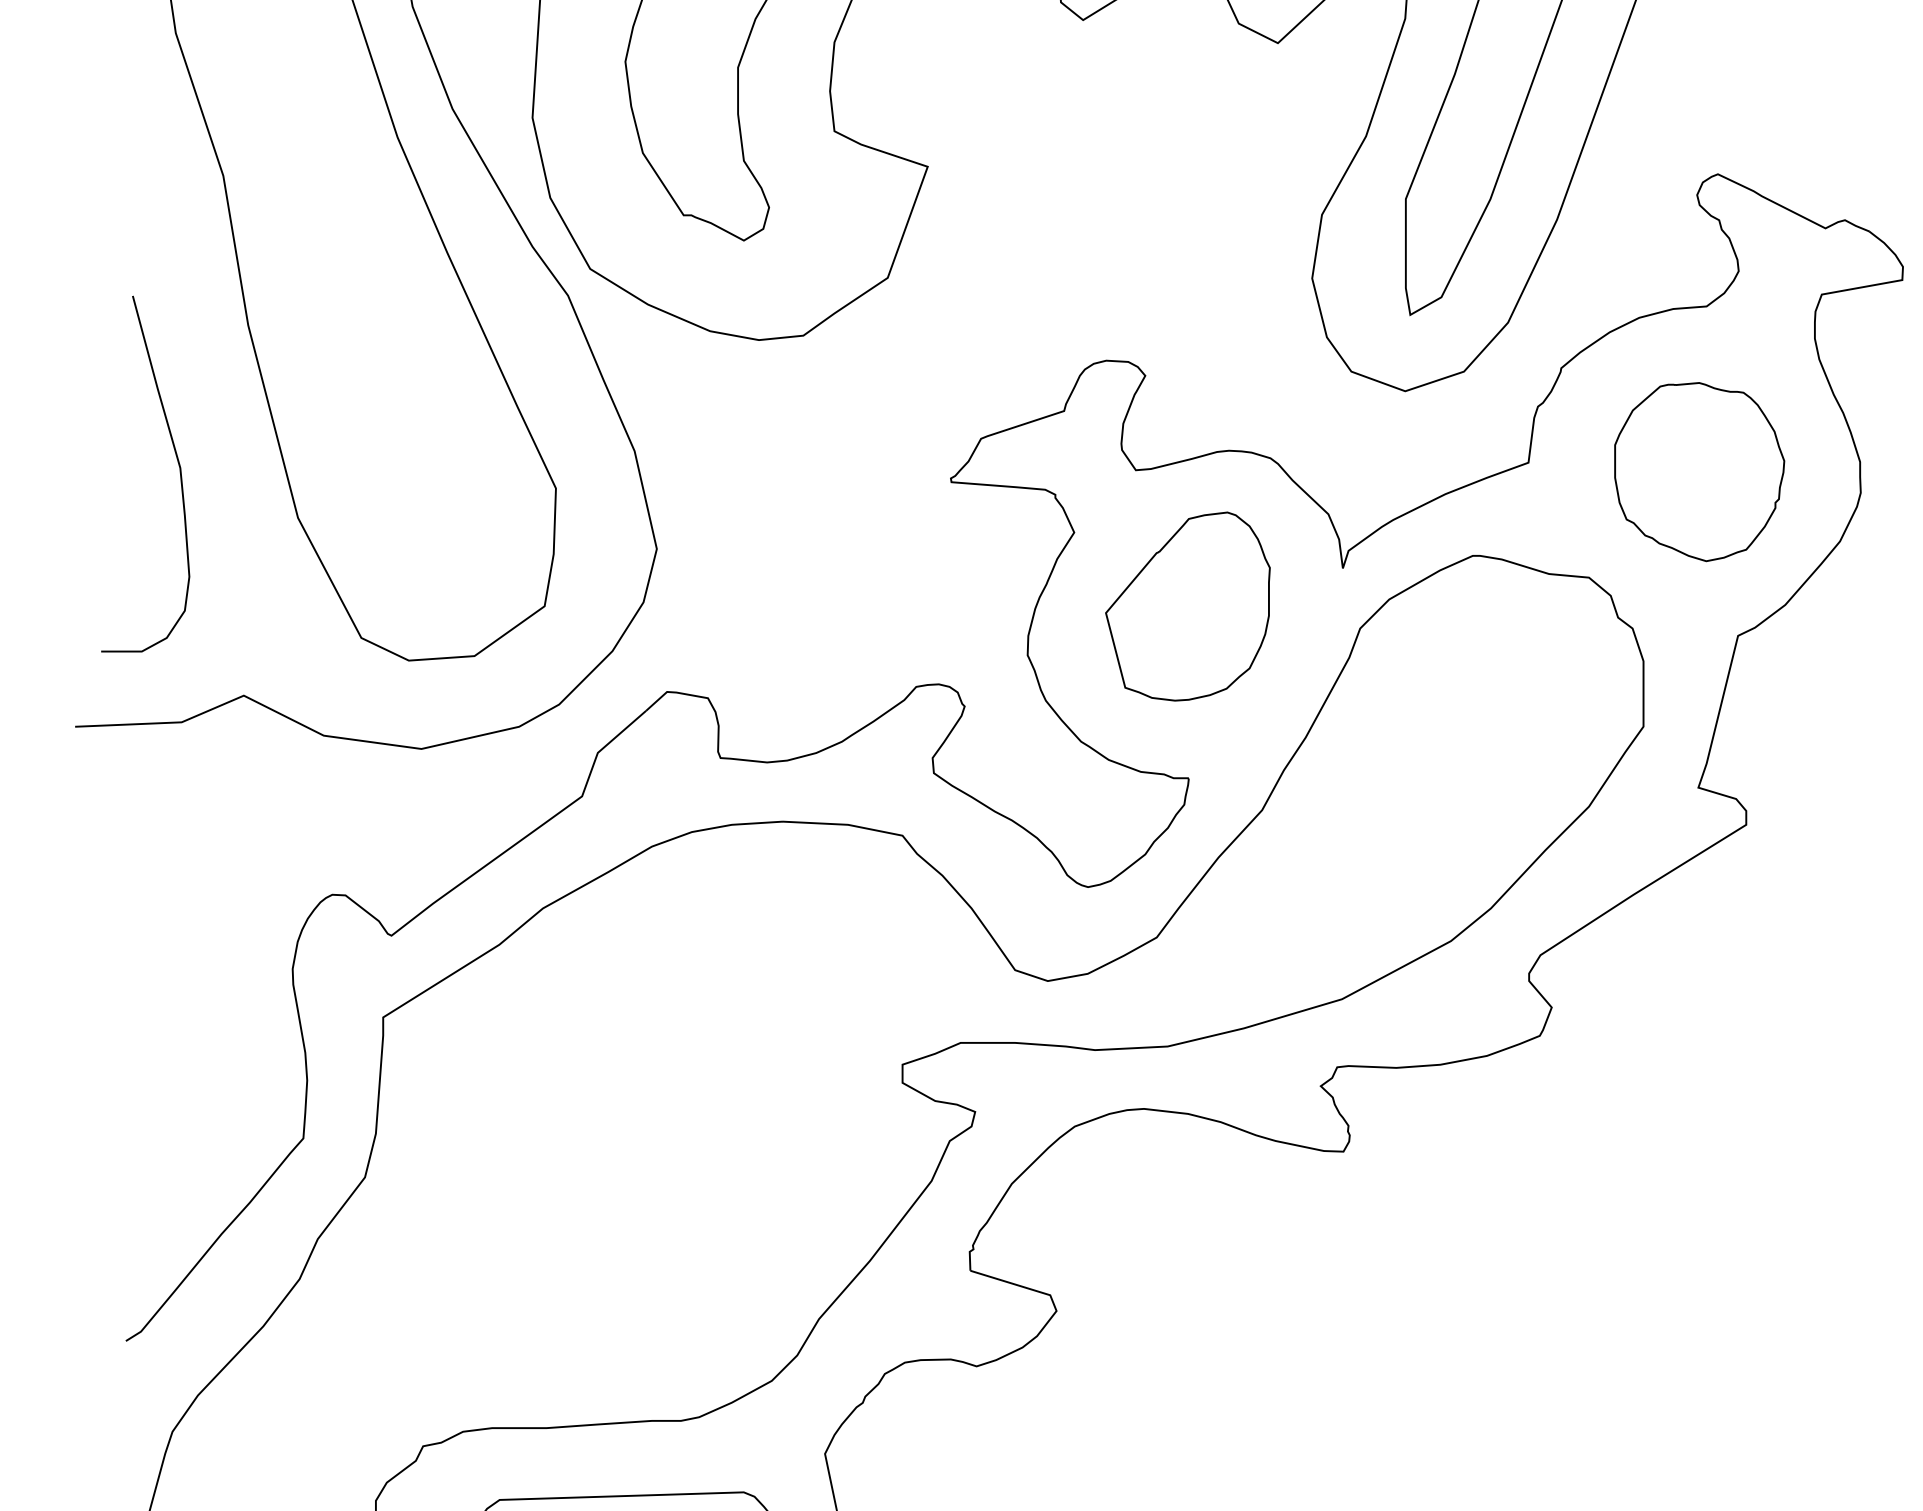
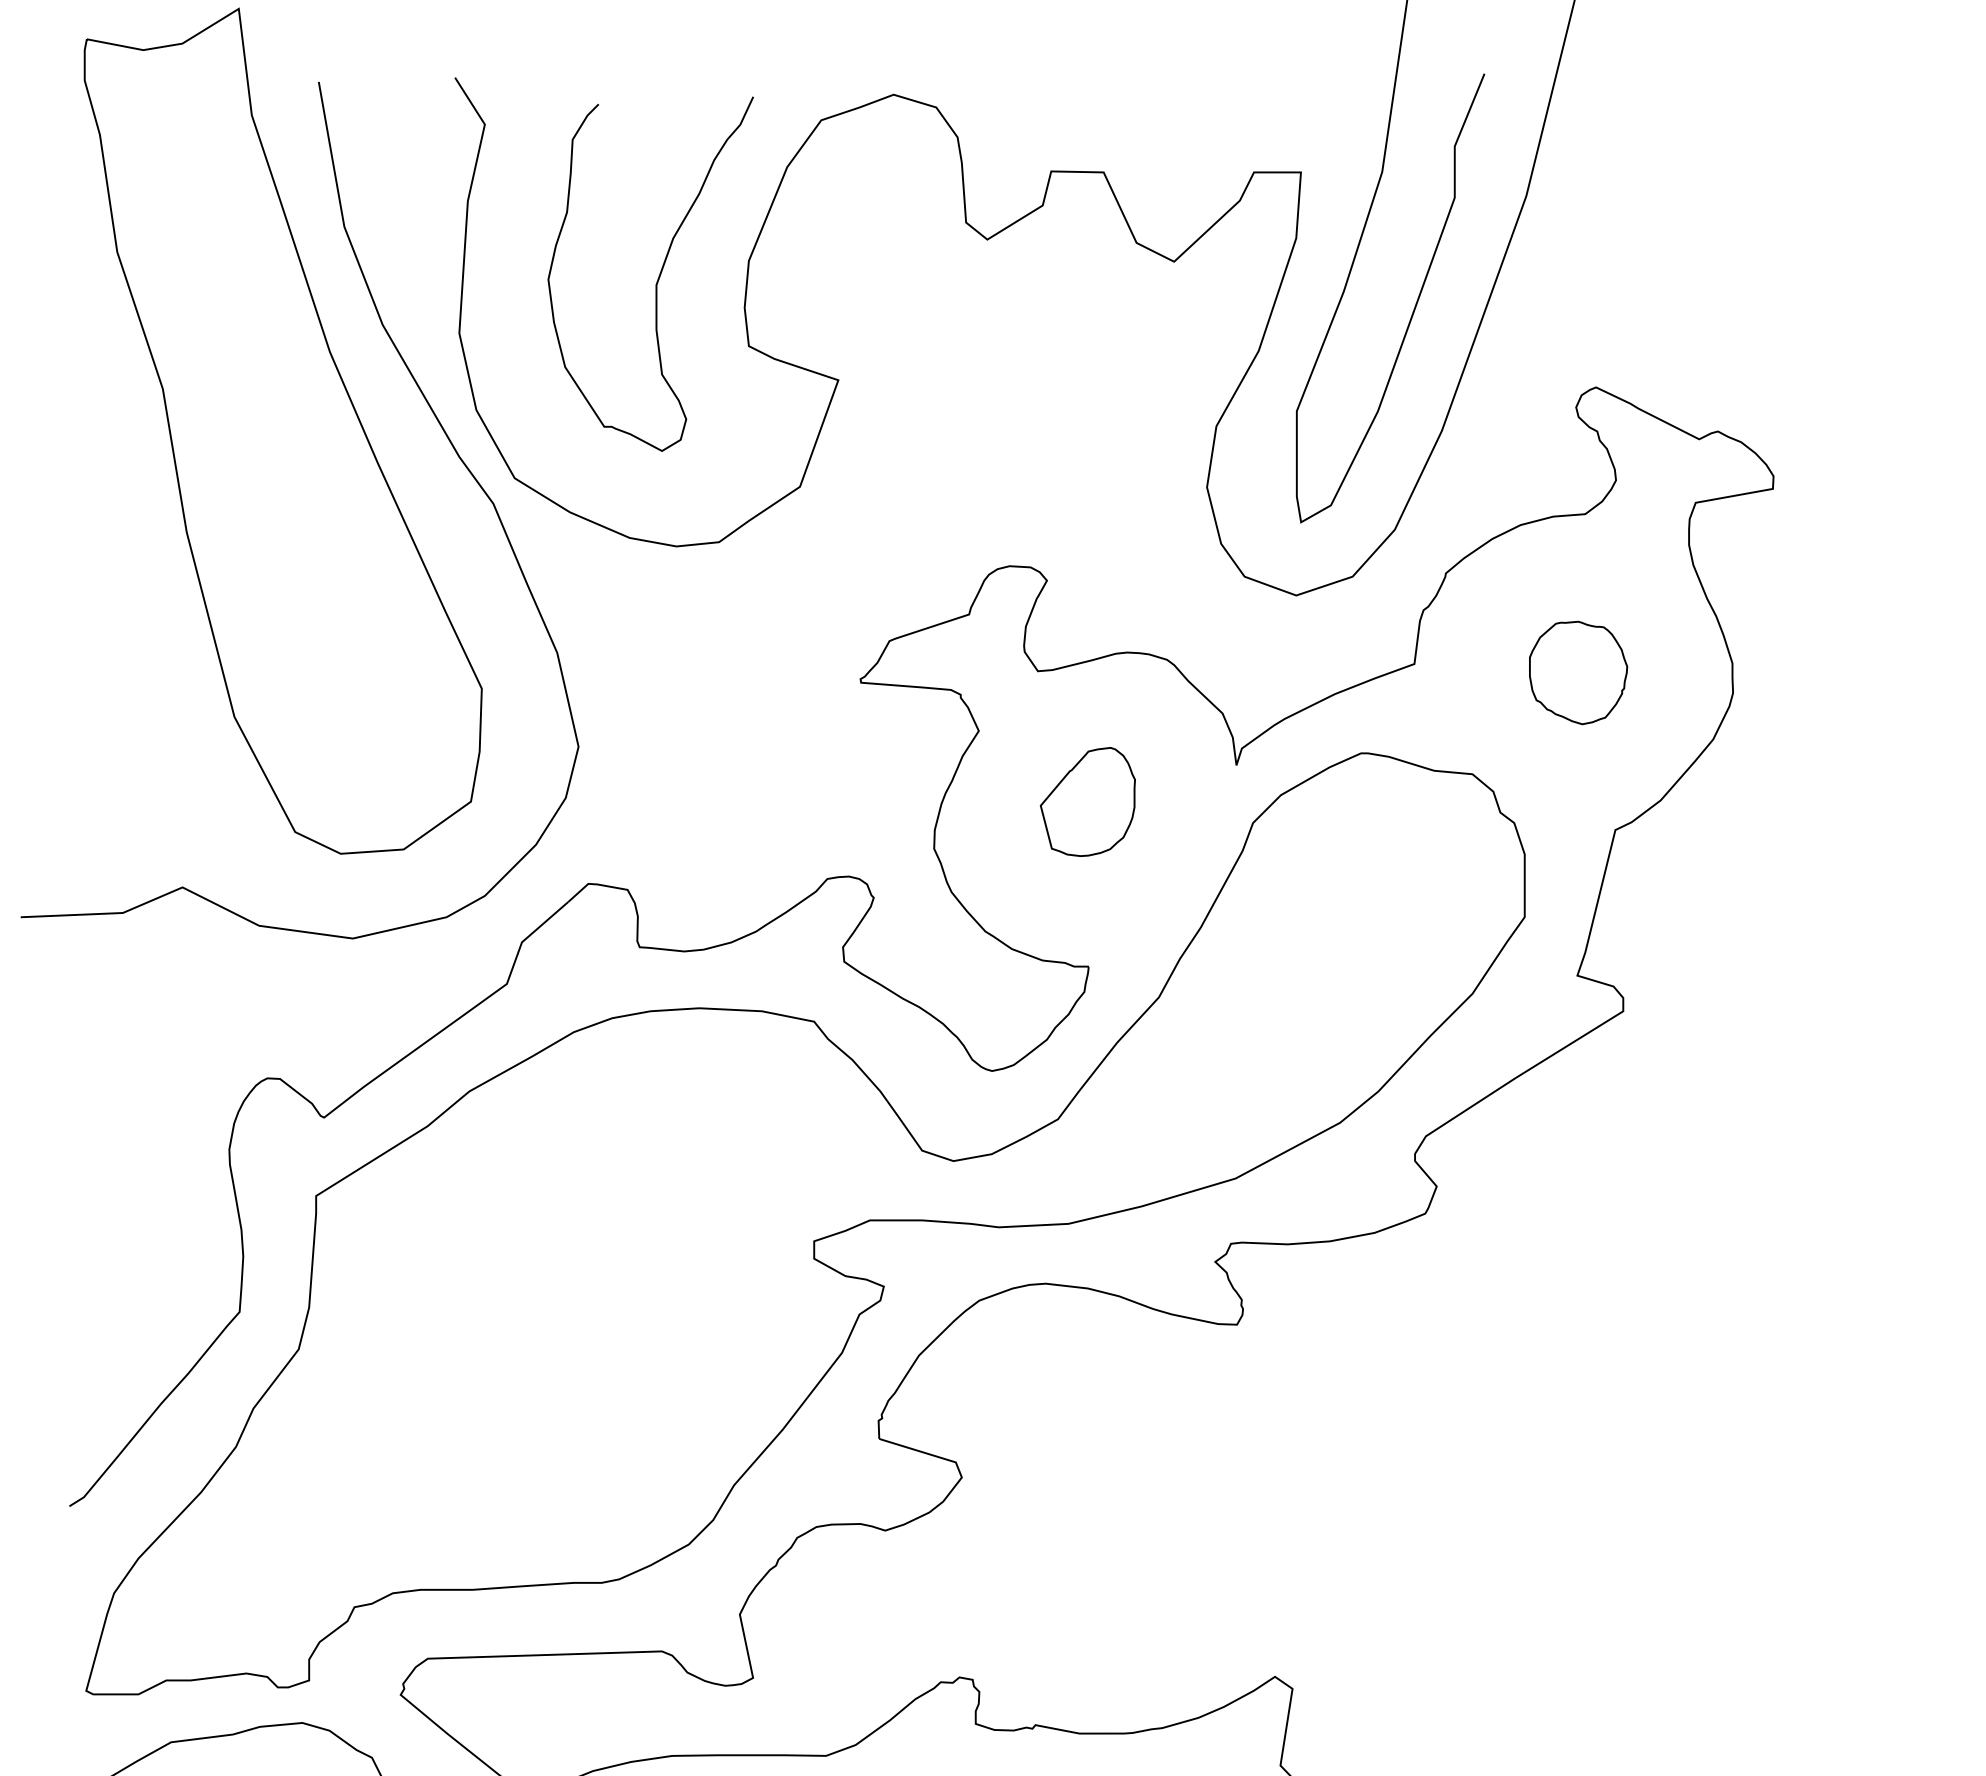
curve: (178, 465) -> (119, 666), removed
part: (1699, 471) -> (1578, 672), size x0.6
part: (1187, 606) -> (1087, 801), size x0.6

